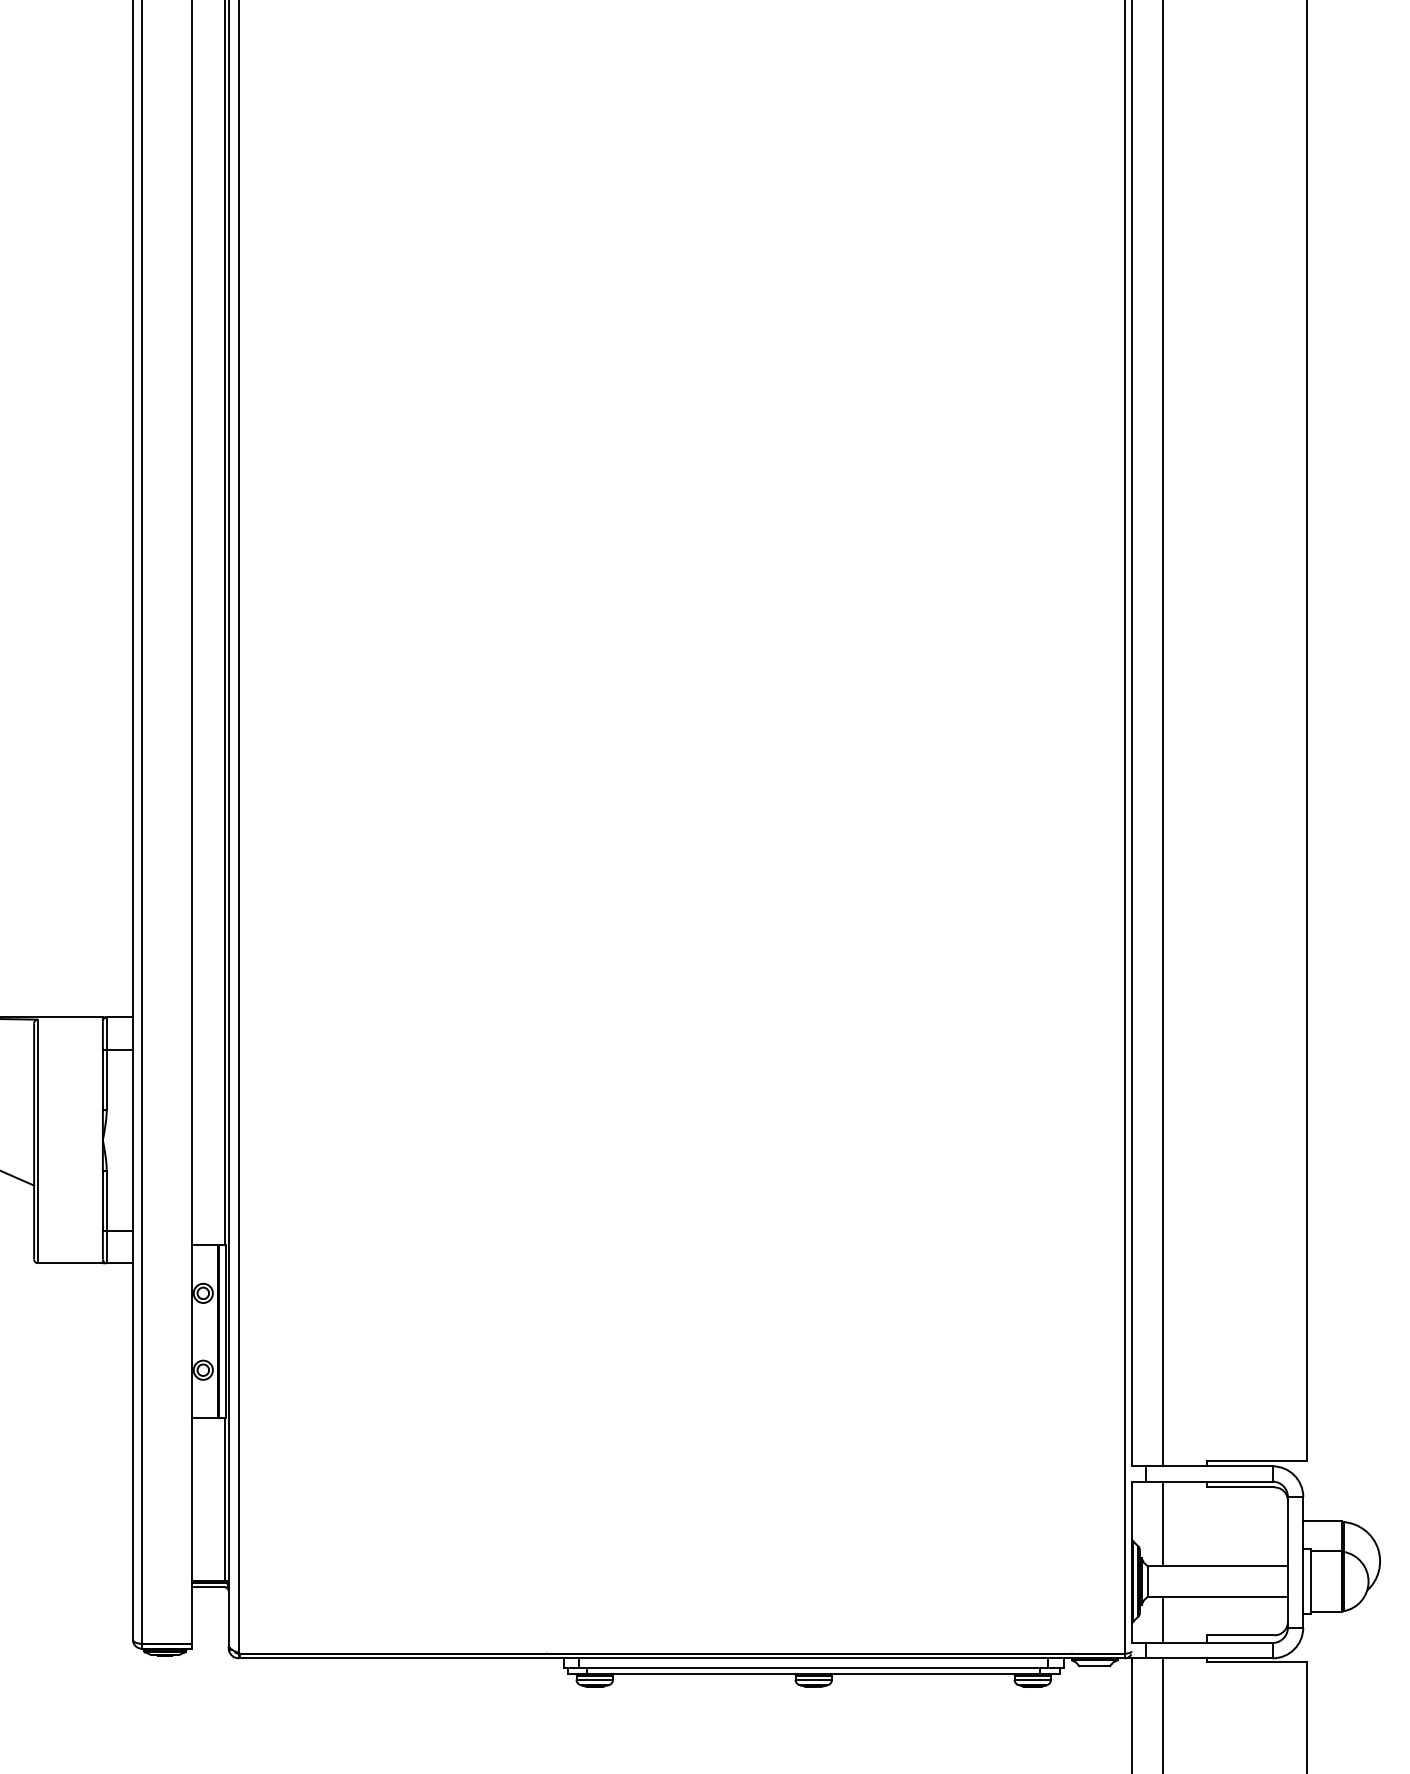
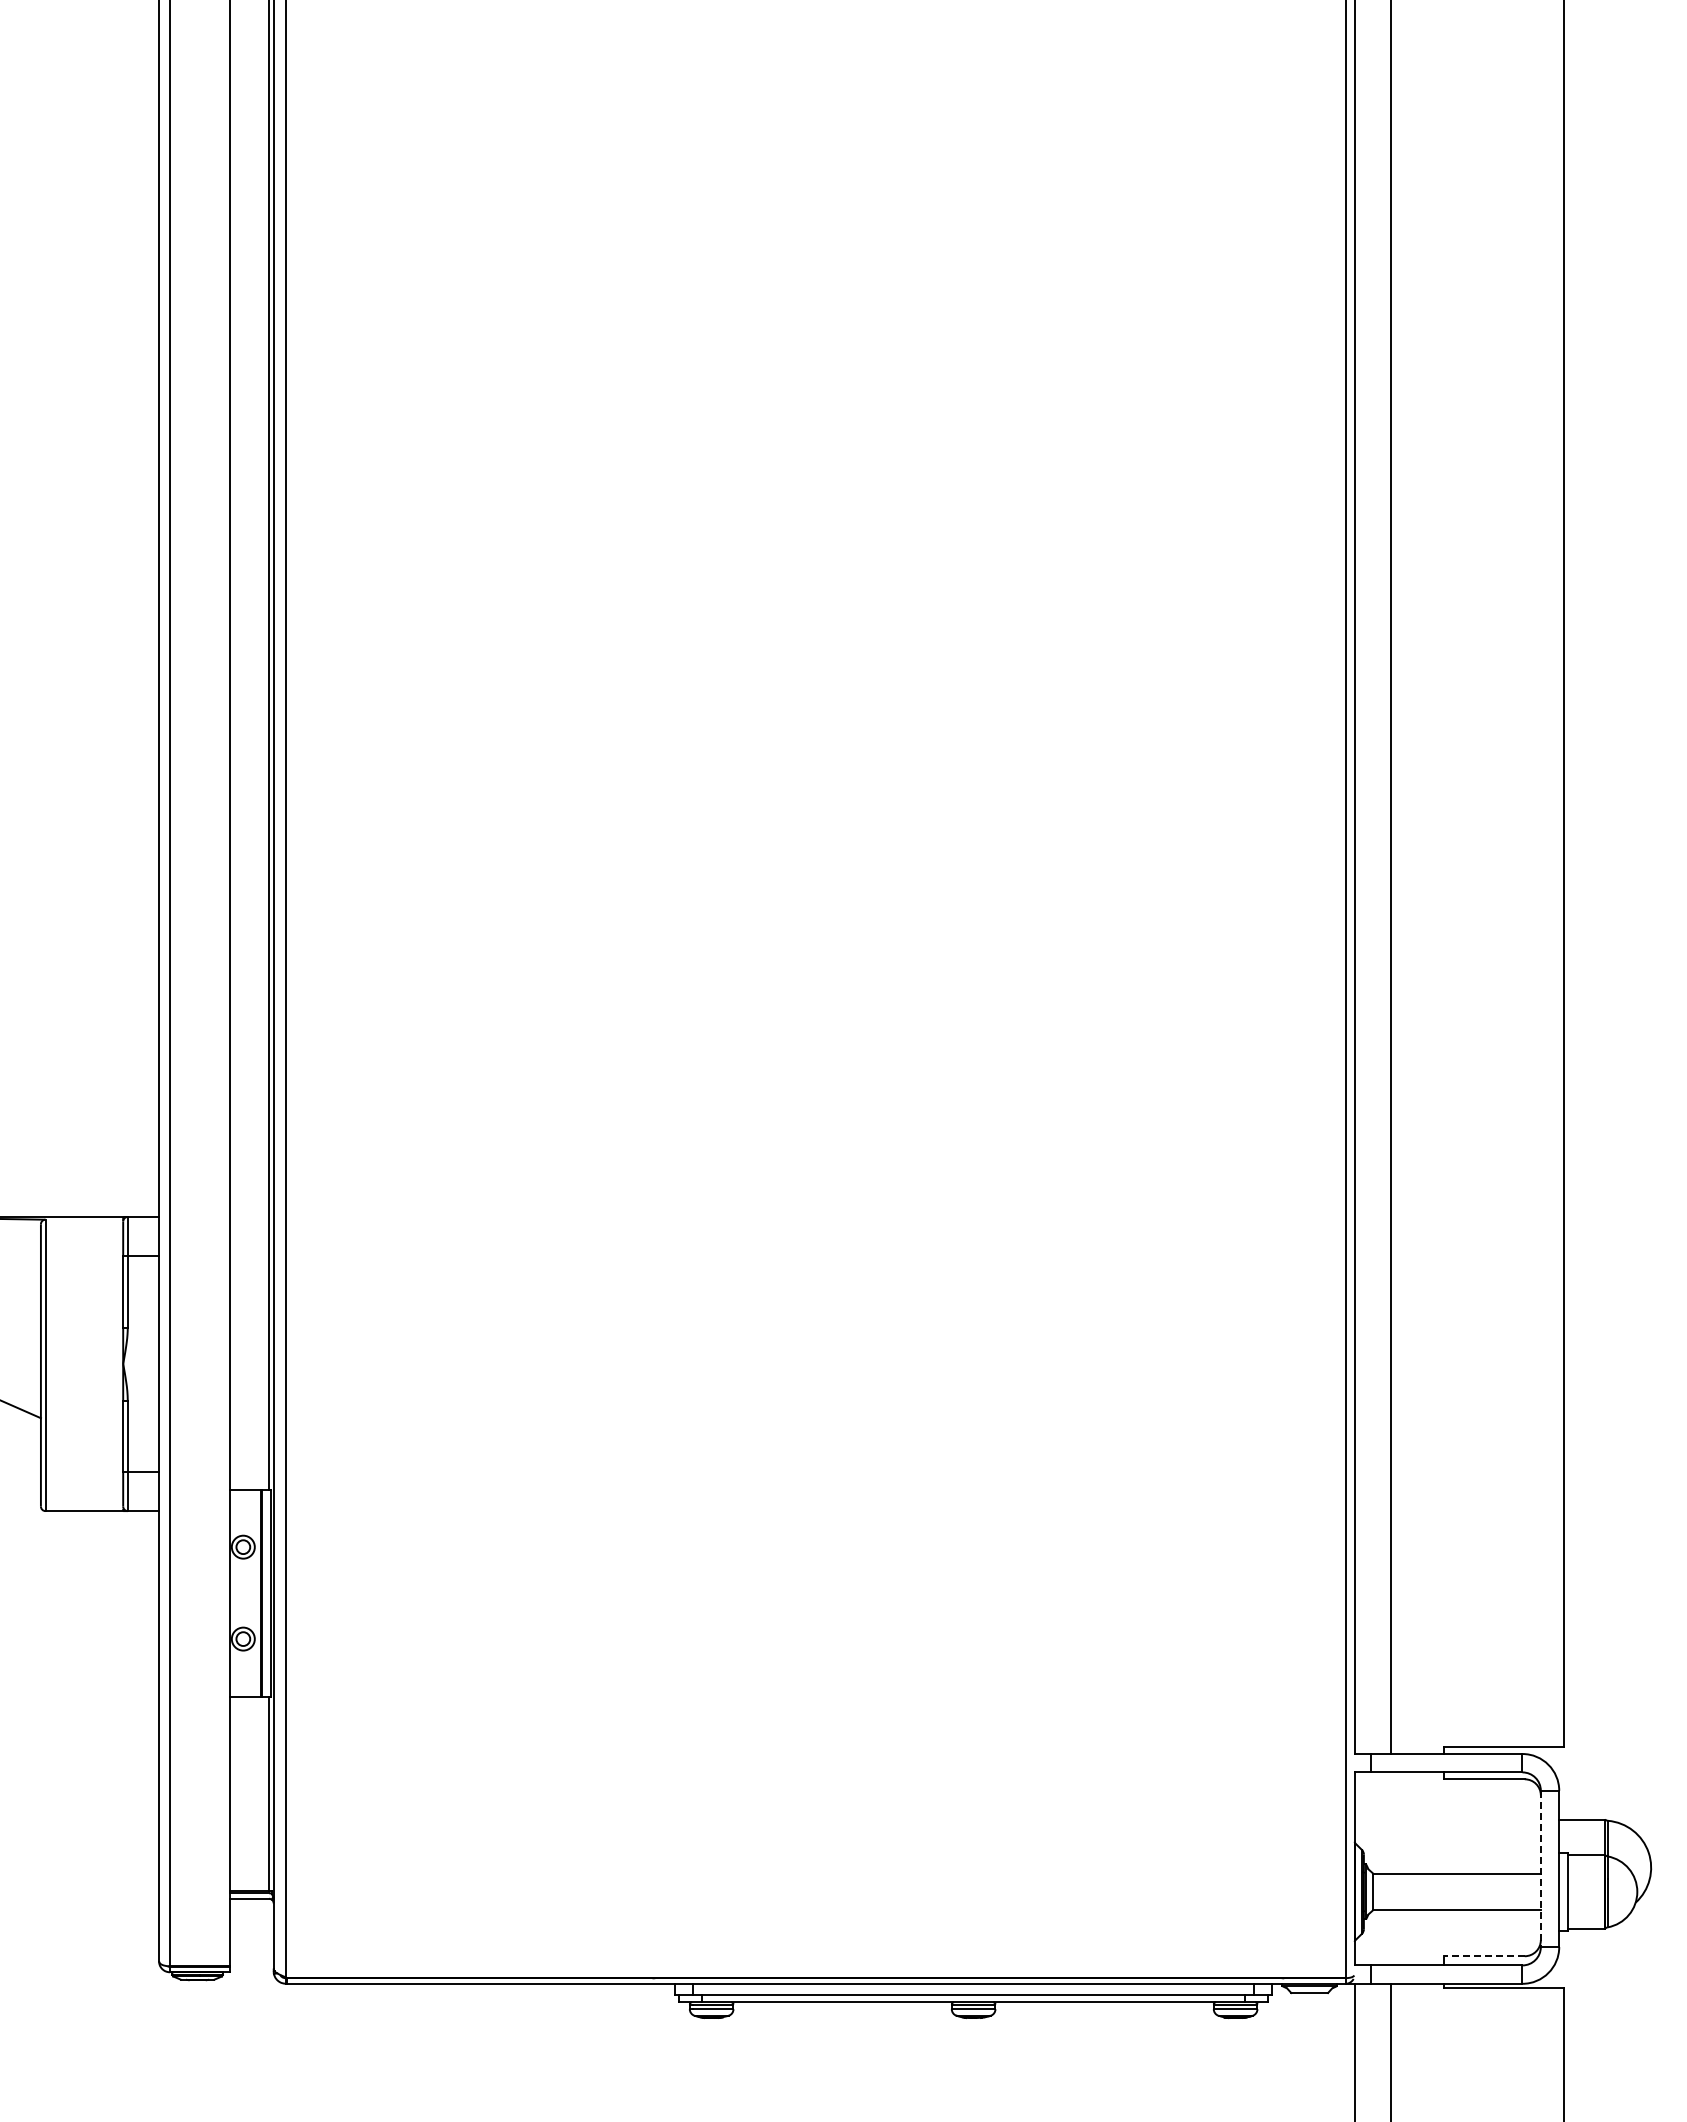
line: (1163, 1523) -> (1391, 1822), removed
line: (1287, 1562) -> (1540, 1869), solid -> dashed
line: (1163, 1619) -> (1391, 1937), removed
line: (1240, 1635) -> (1484, 1956), solid -> dashed

